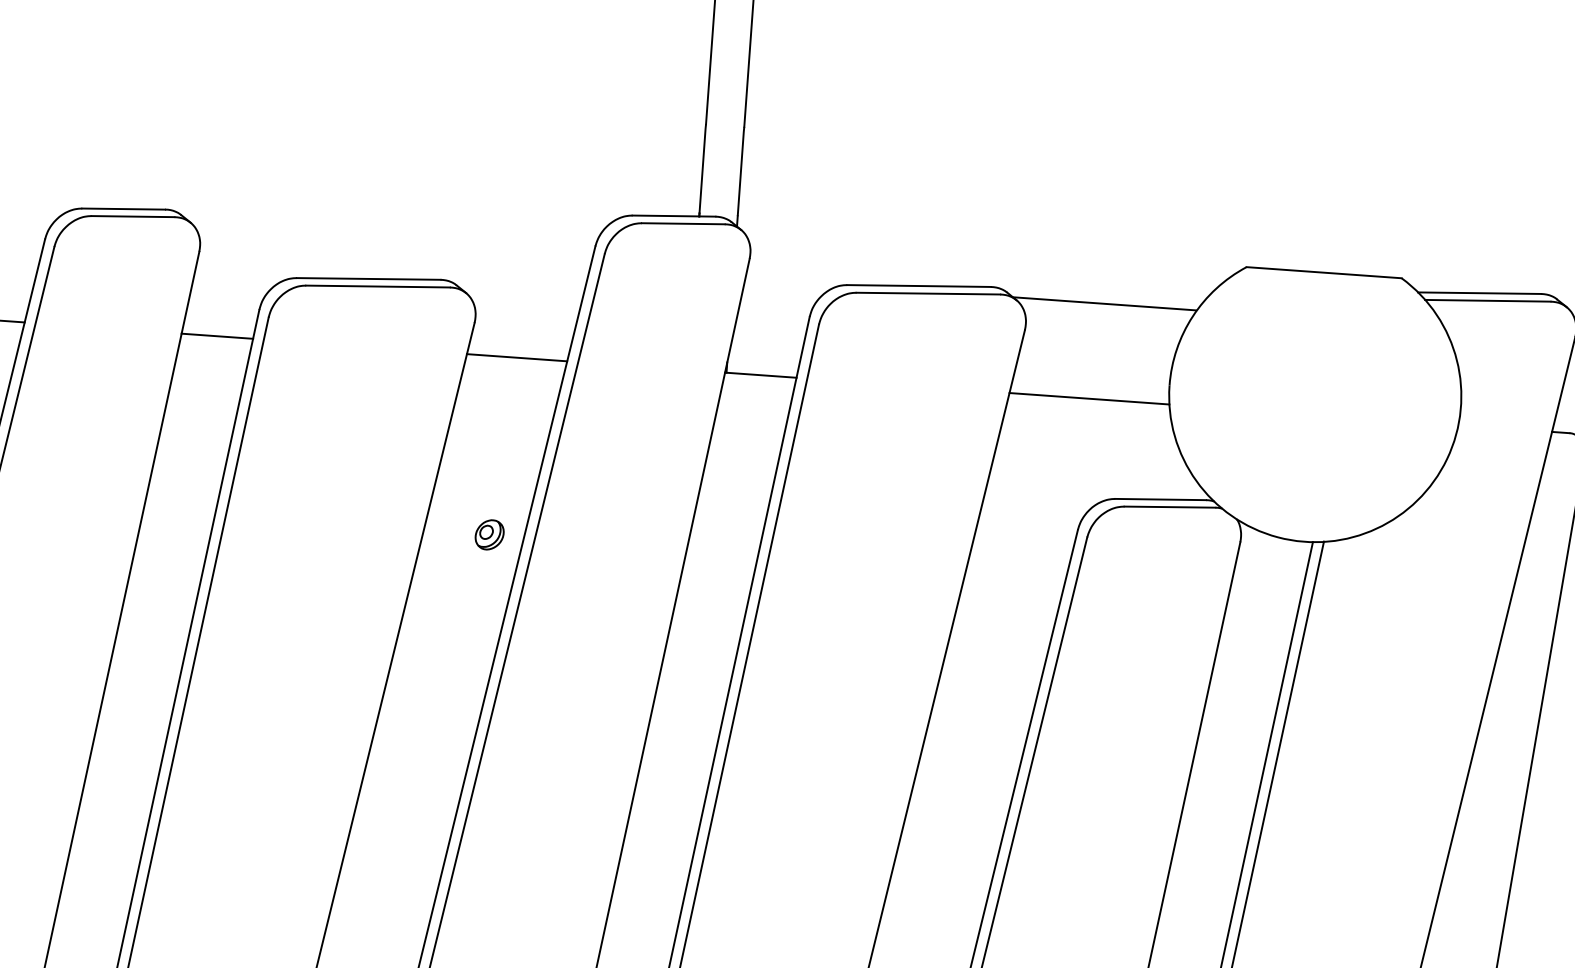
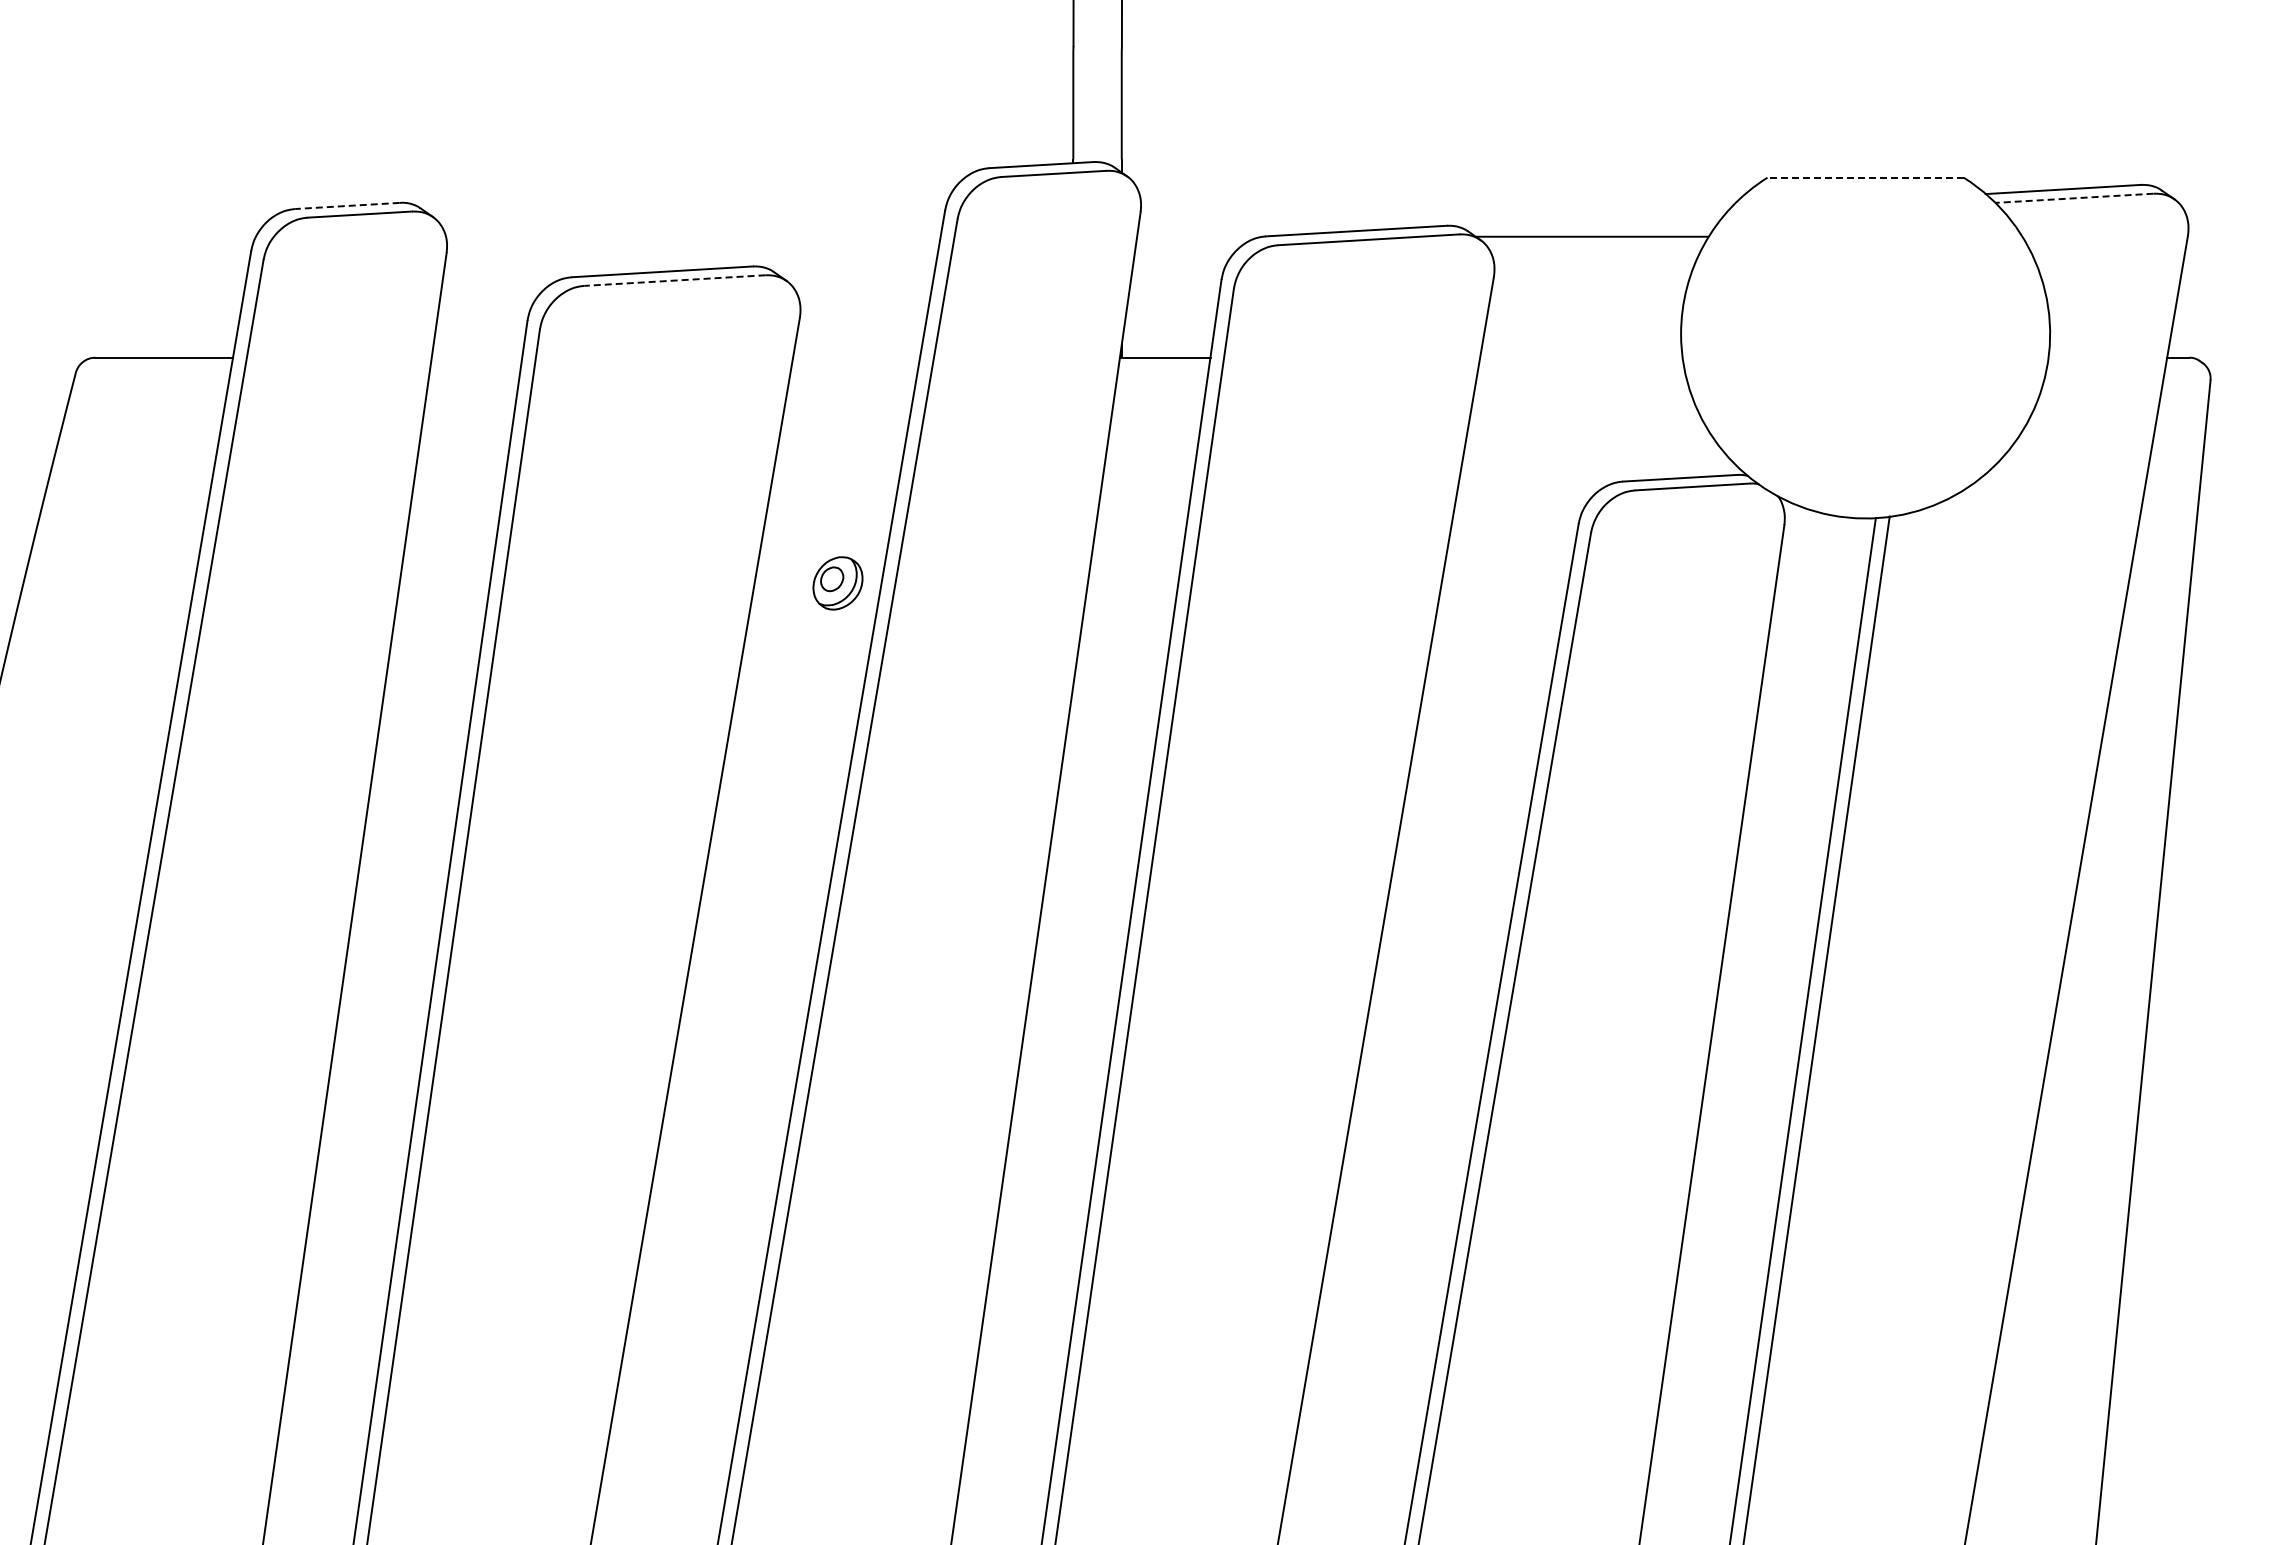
line: (122, 209) -> (346, 206), solid -> dashed
line: (1324, 272) -> (1865, 177), solid -> dashed
line: (377, 286) -> (674, 280), solid -> dashed
line: (1487, 300) -> (2073, 198), solid -> dashed
line: (216, 336) -> (476, 357), removed
line: (517, 357) -> (856, 357), removed
line: (1089, 398) -> (1581, 357), removed
part: (489, 534) -> (837, 583), size x1.4

